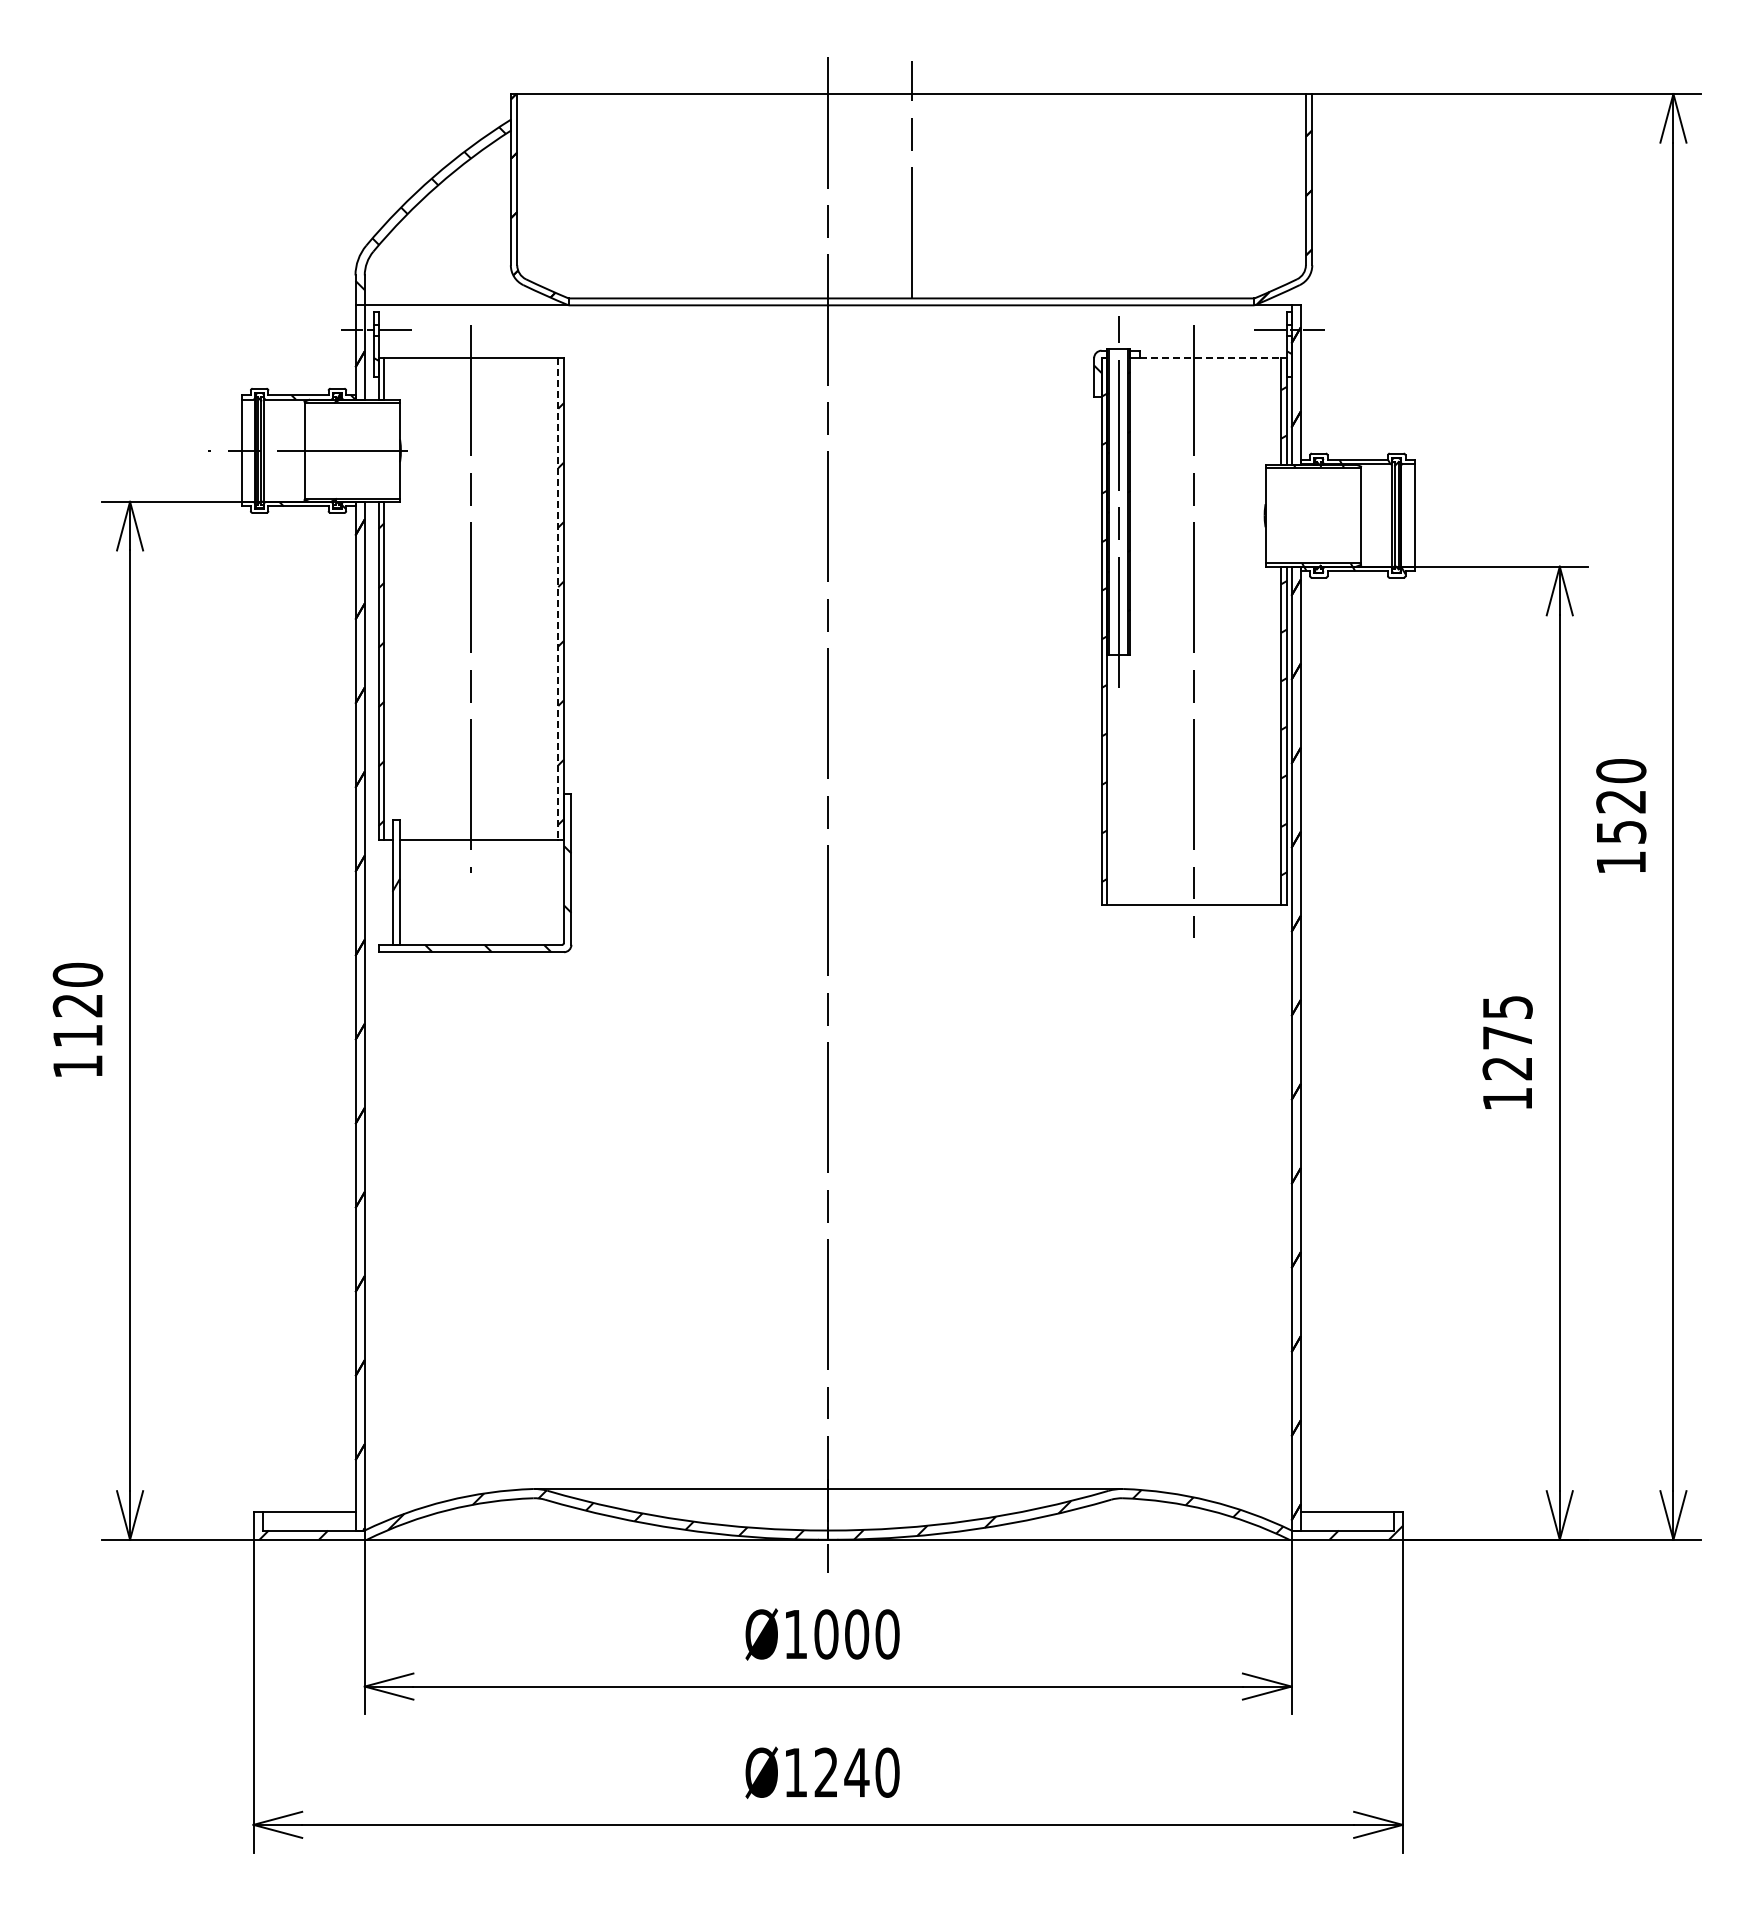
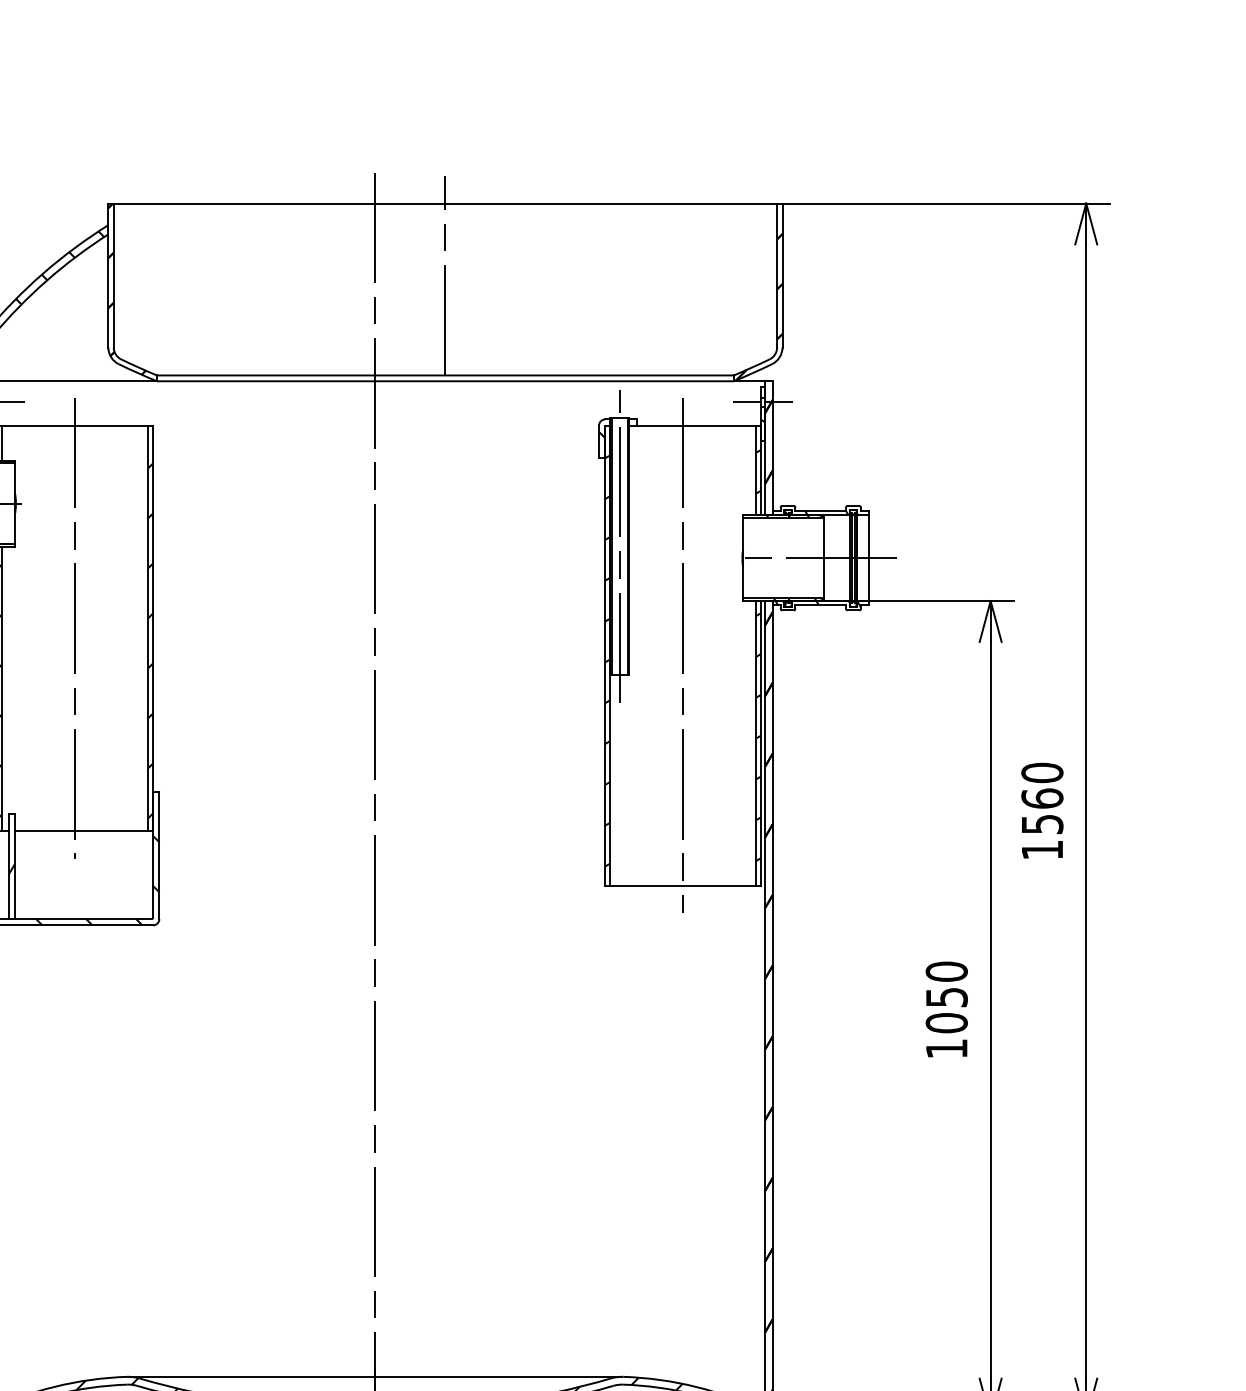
line: (1210, 358) -> (696, 425), dashed -> solid
line: (1357, 515) -> (820, 558), added
line: (558, 599) -> (148, 628), dashed -> solid
text: (1621, 801) -> (1042, 798), 1520 -> 1560
text: (1507, 1037) -> (946, 997), 1275 -> 1050

